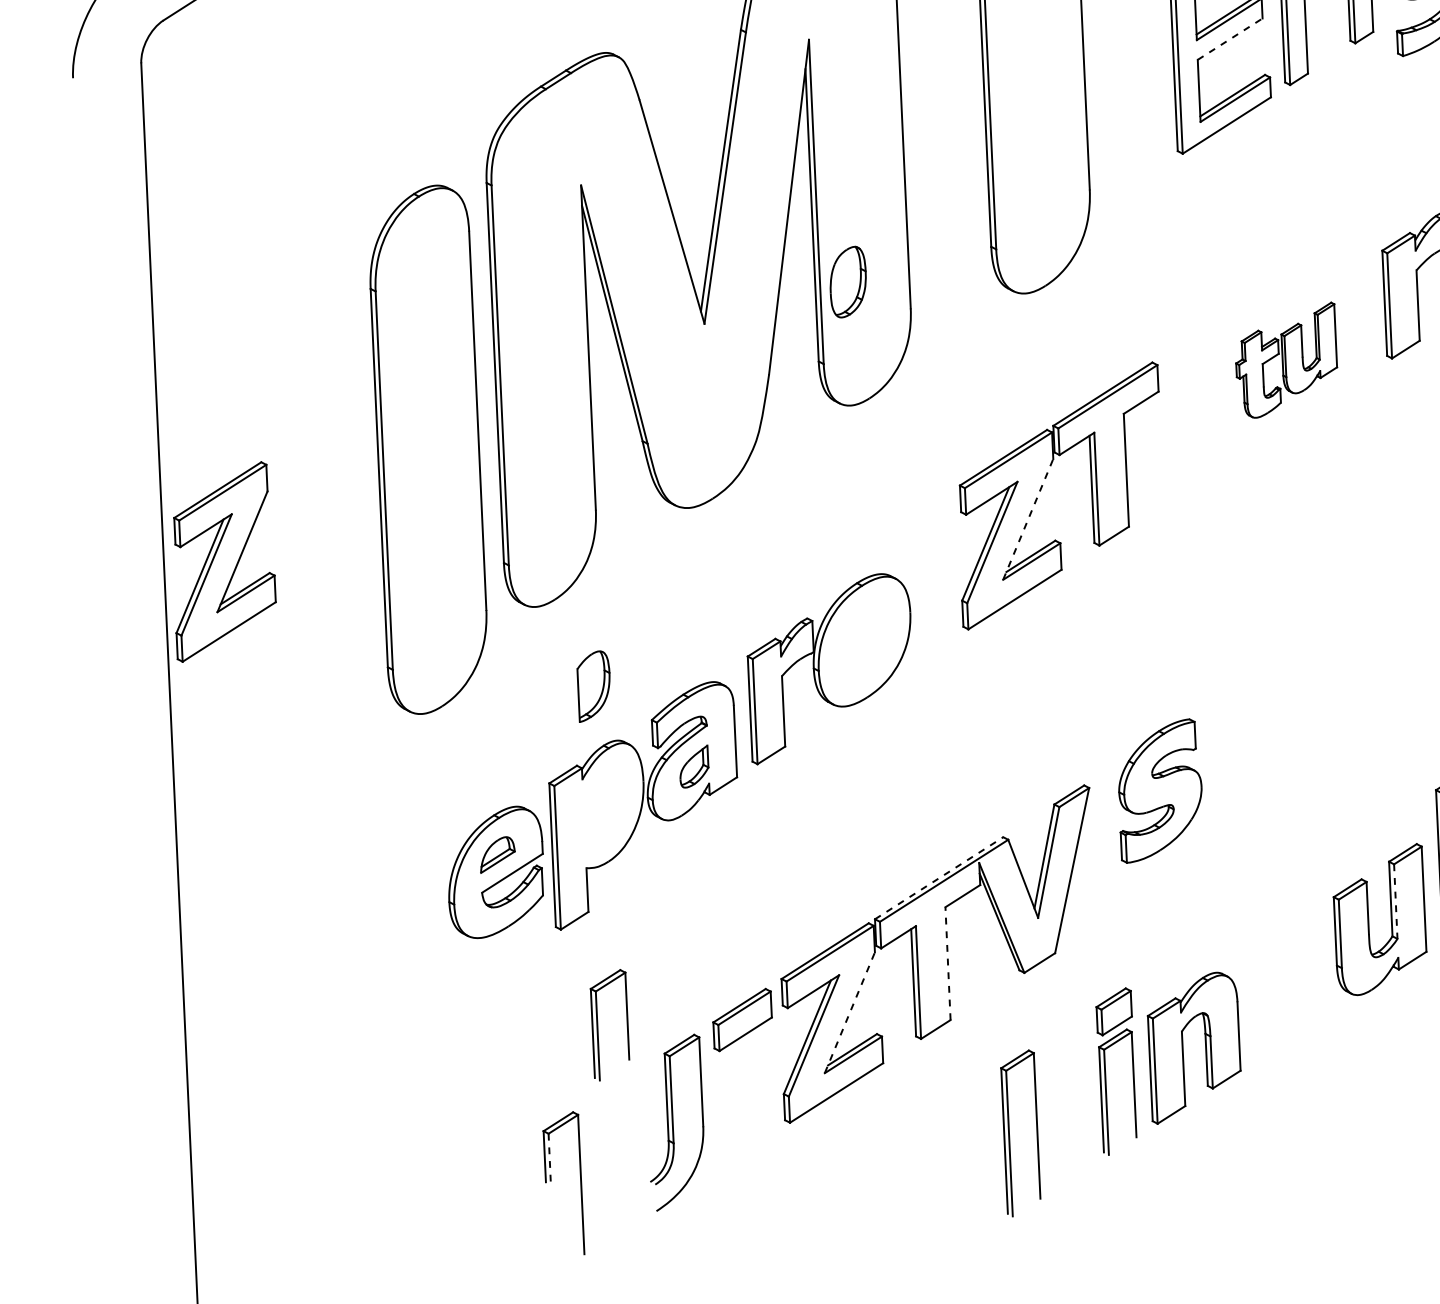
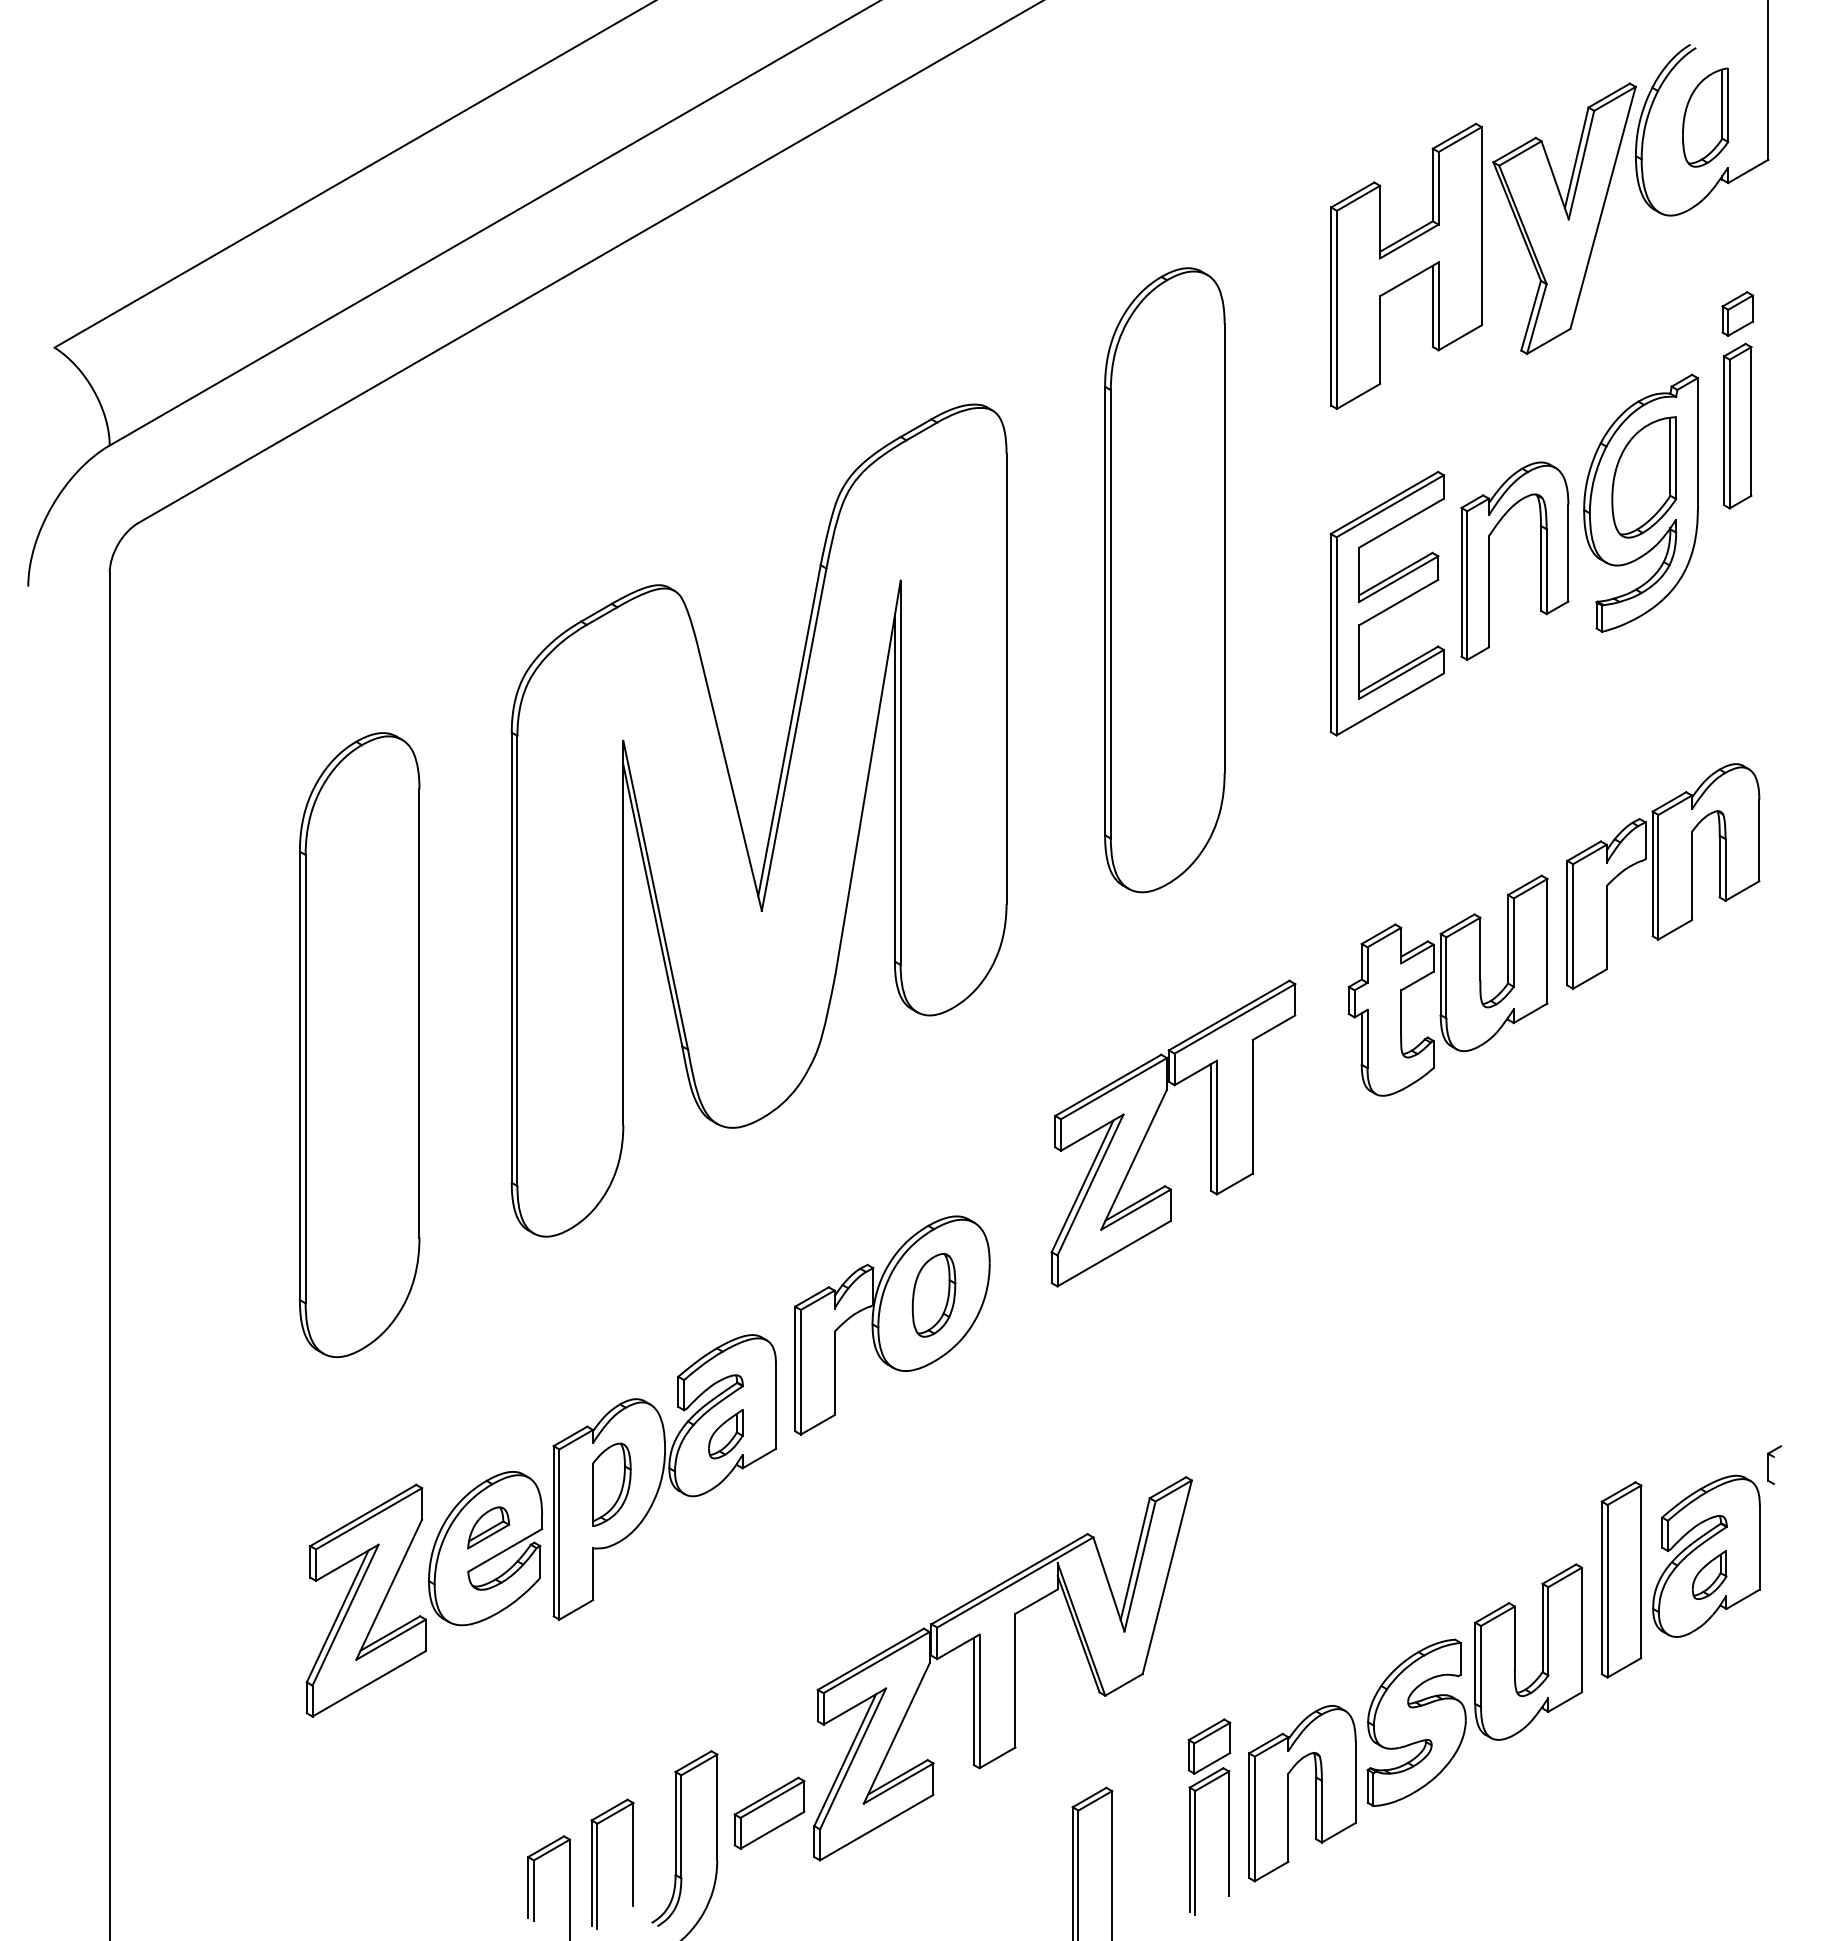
line: (1229, 39) -> (1398, 602), dashed -> solid
part: (847, 282) -> (933, 1295), moved
part: (1285, 360) -> (1447, 985), size x1.67
part: (428, 449) -> (359, 1044), moved
line: (1028, 519) -> (1134, 1159), dashed -> solid
part: (222, 561) -> (365, 1600), moved
part: (593, 686) -> (611, 1484), moved
part: (1160, 790) -> (1416, 1722), moved
line: (939, 877) -> (1009, 1578), dashed -> solid
line: (1395, 901) -> (1548, 1631), dashed -> solid
line: (948, 963) -> (1015, 1680), dashed -> solid
line: (849, 1012) -> (896, 1733), dashed -> solid
part: (742, 1019) -> (769, 1812), moved
part: (597, 1025) -> (597, 1863), moved
line: (549, 1160) -> (533, 1891), dashed -> solid

